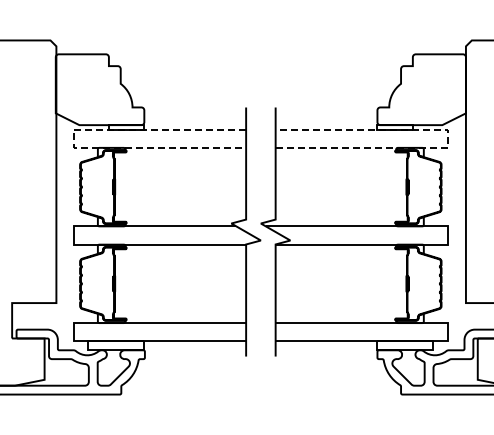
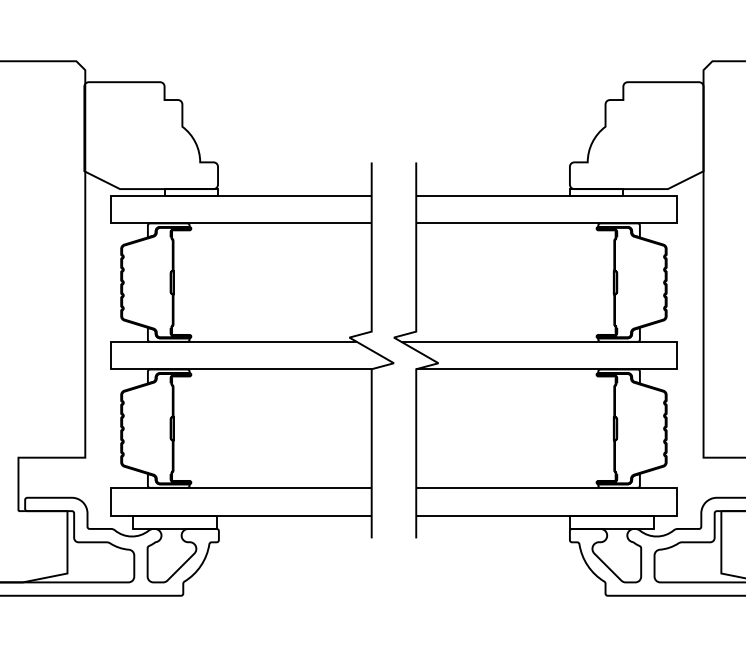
line: (448, 138) -> (677, 209), dashed -> solid
line: (73, 139) -> (111, 210), dashed -> solid

